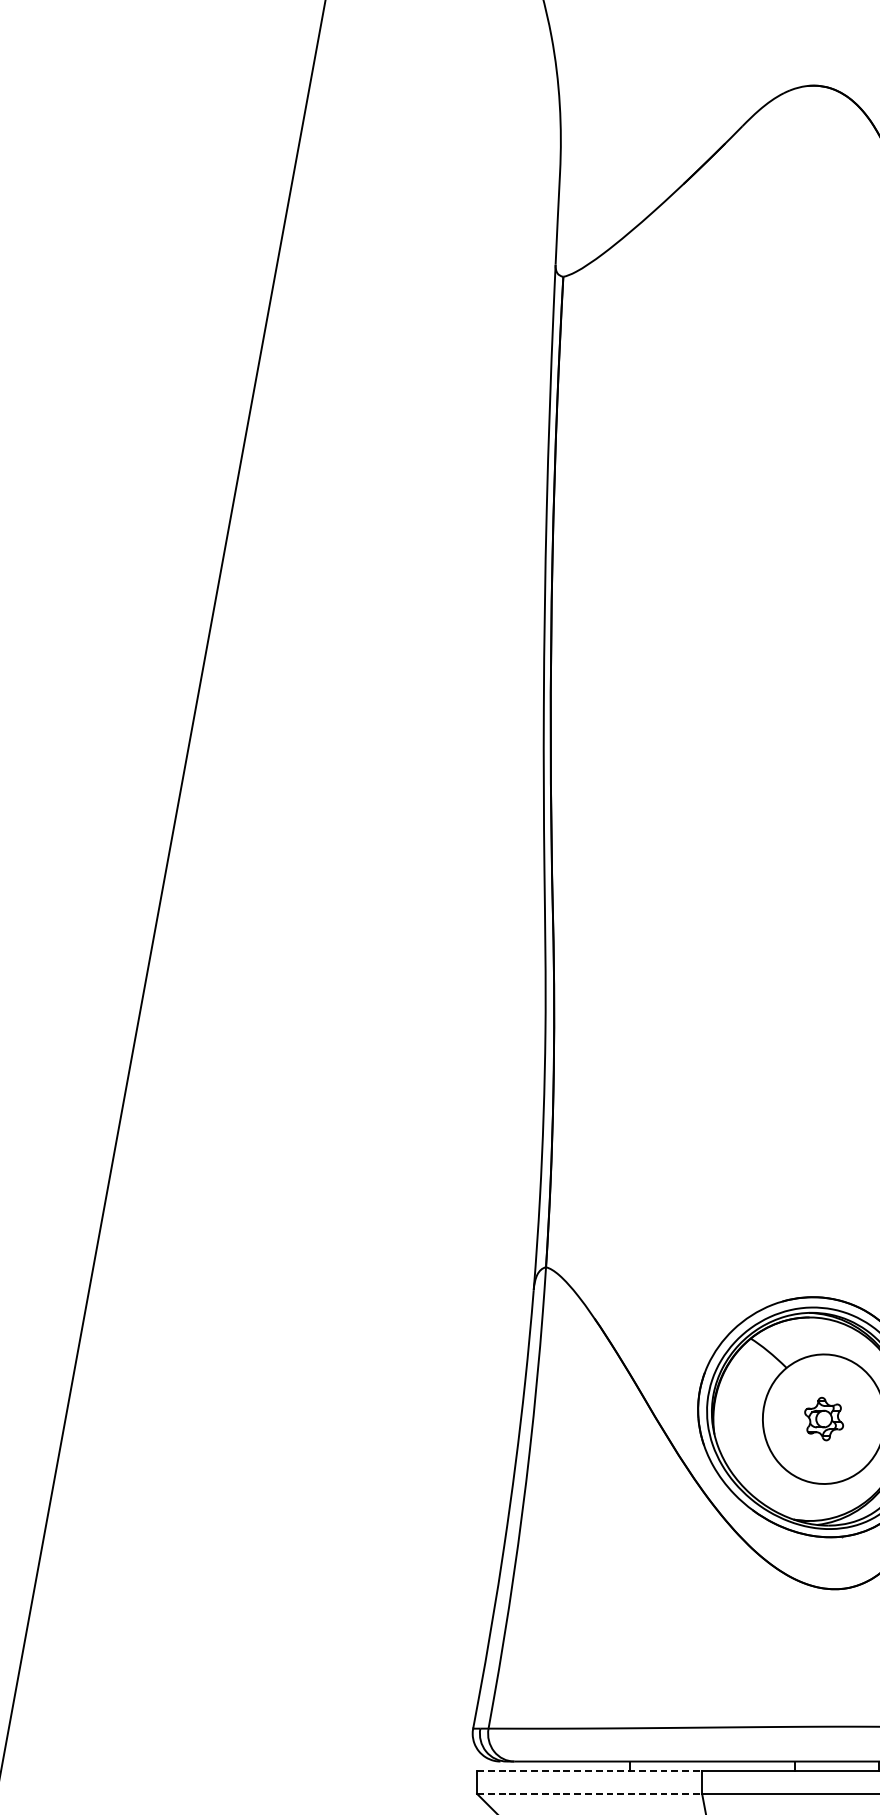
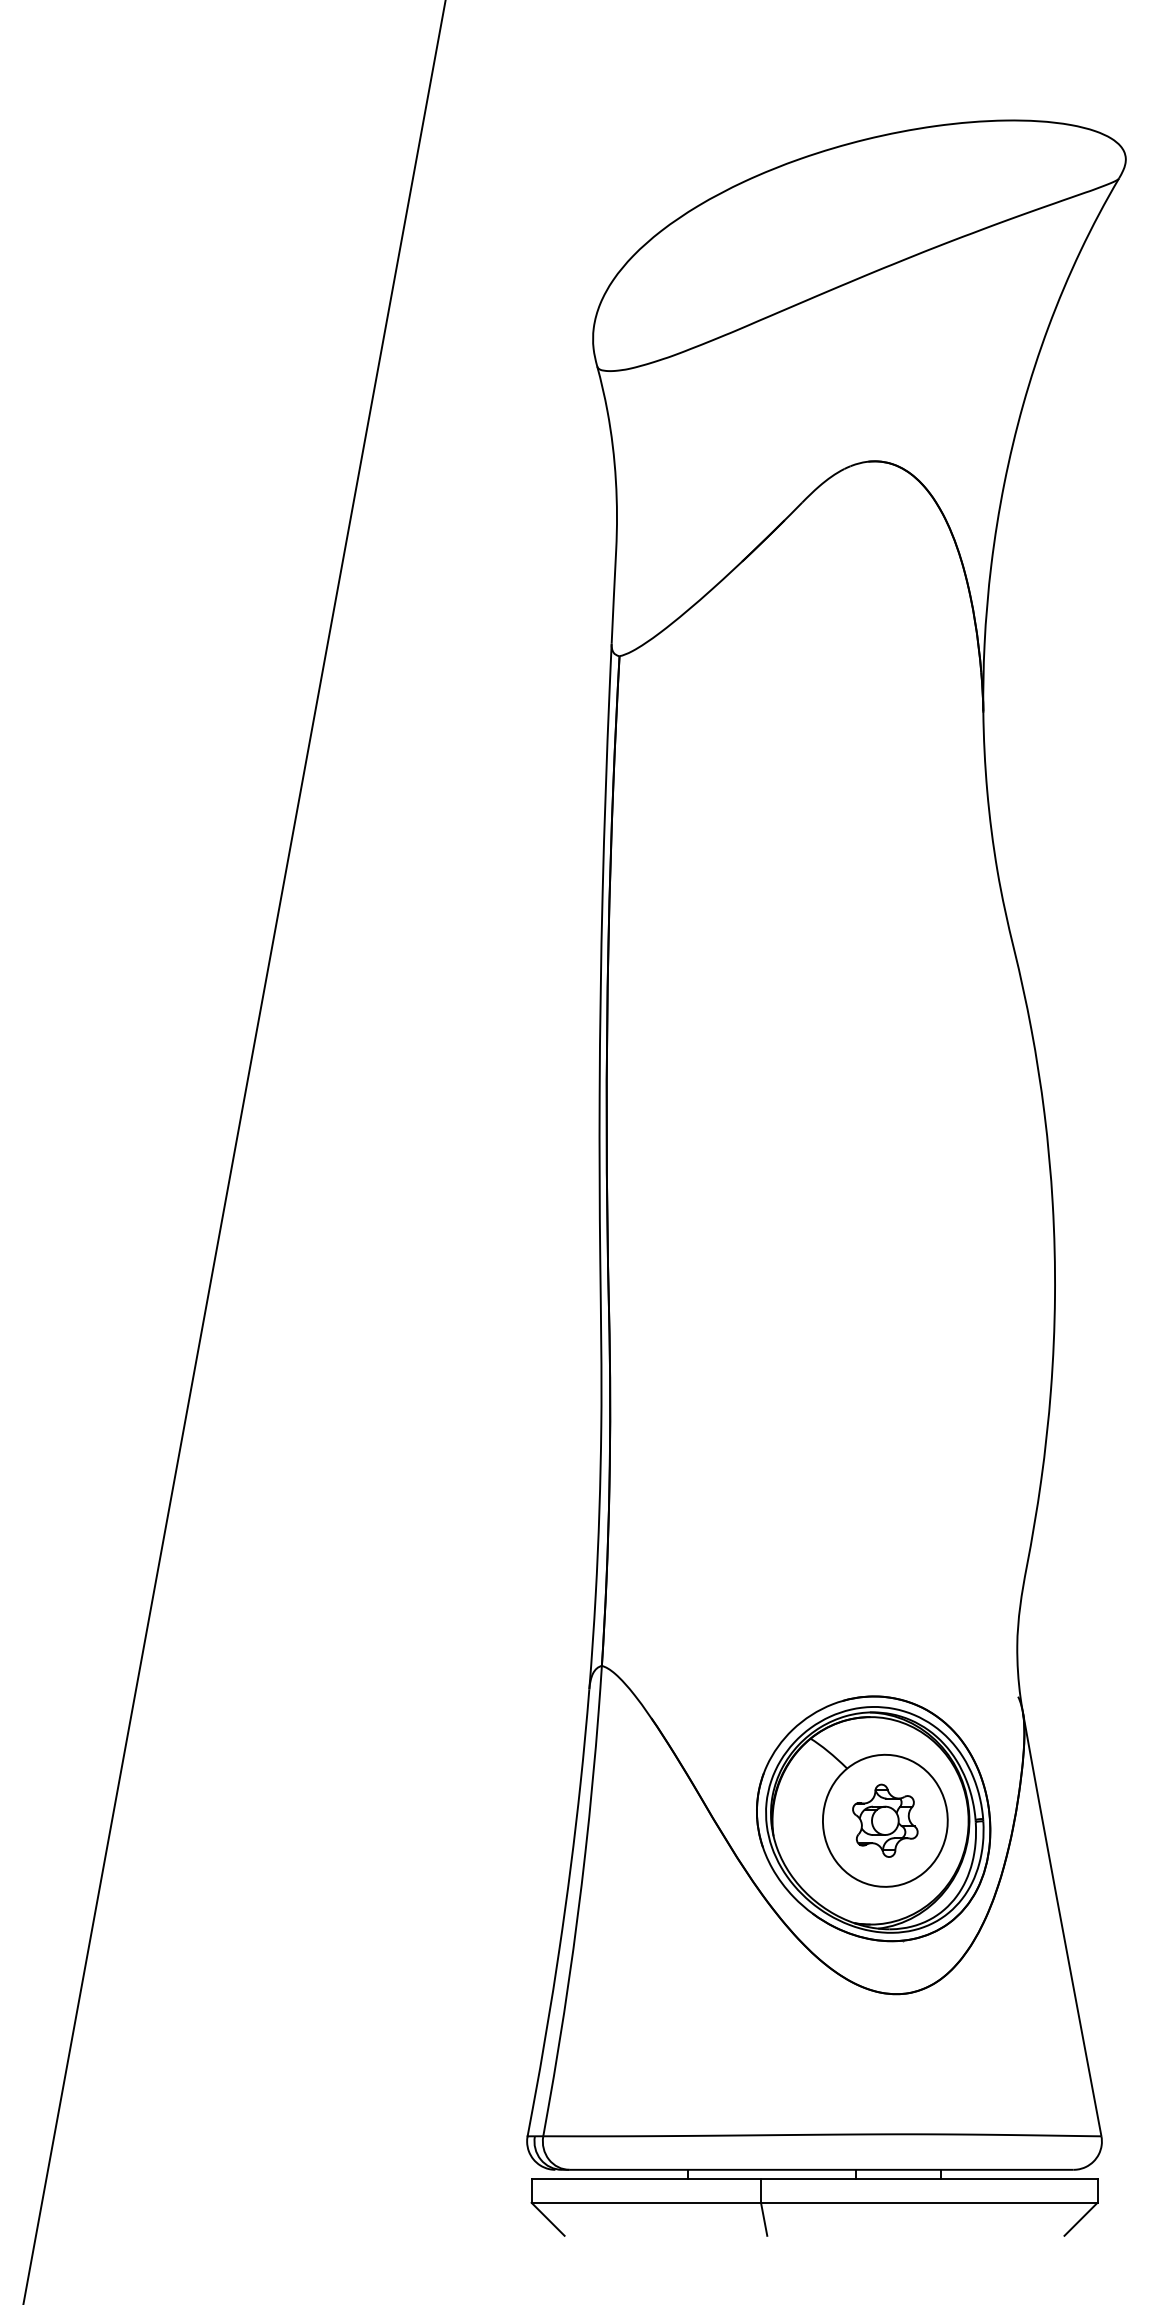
part: (824, 1418) -> (885, 1820), size x1.67
line: (589, 1771) -> (646, 2179), dashed -> solid
line: (589, 1793) -> (646, 2202), dashed -> solid

